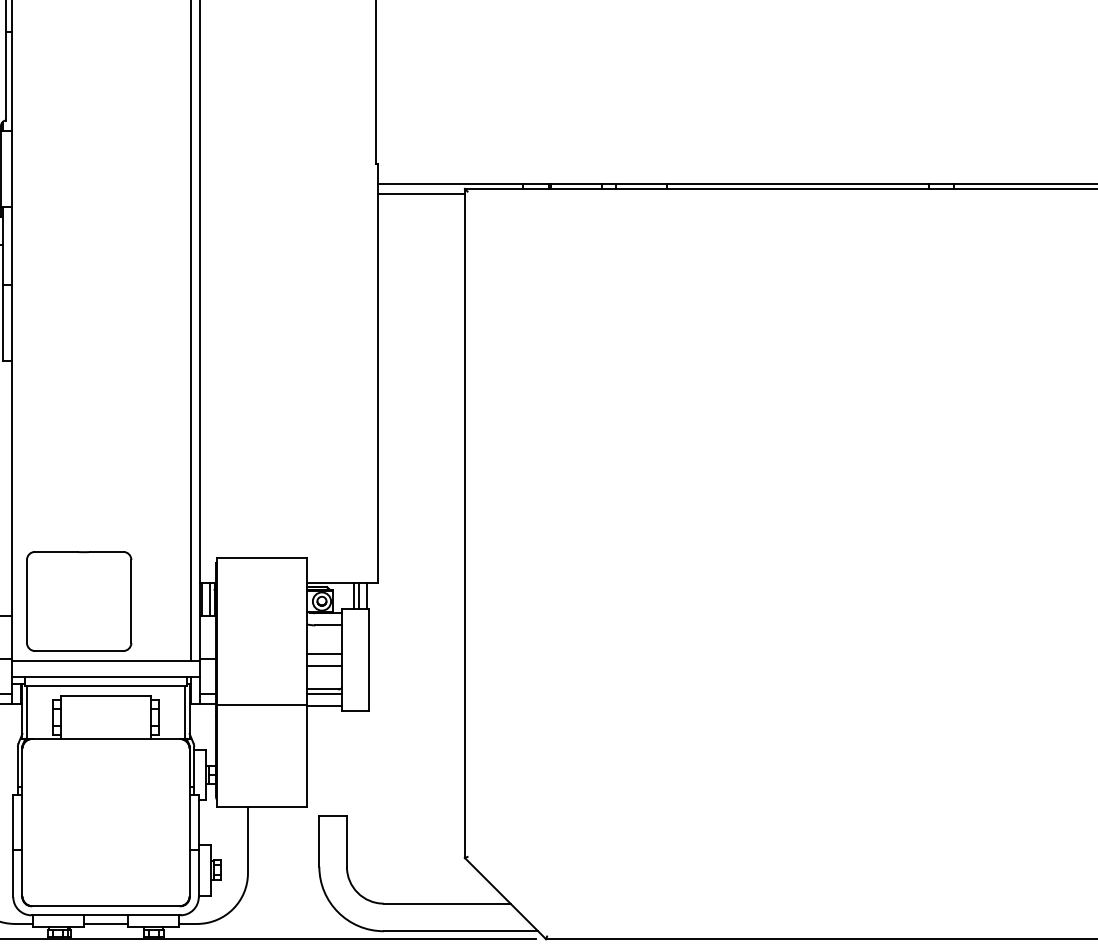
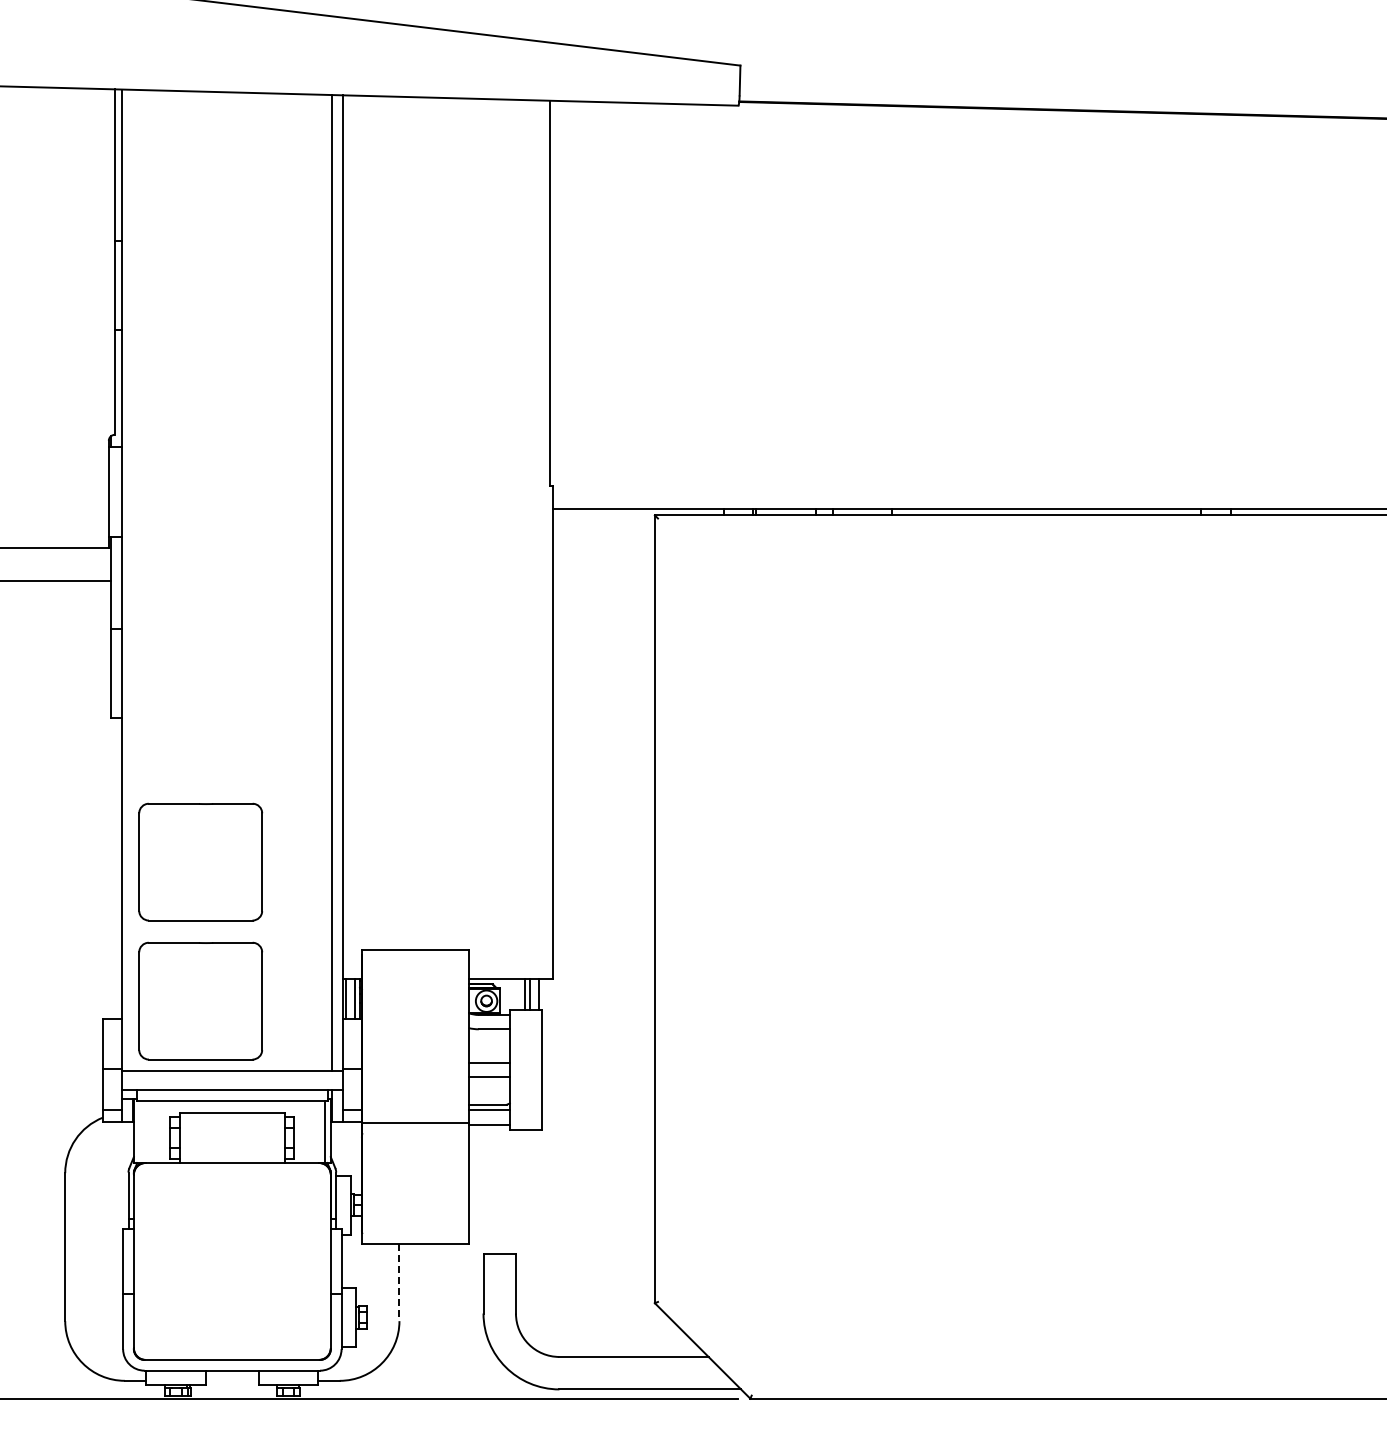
line: (421, 194) -> (603, 521), removed
part: (78, 482) -> (200, 861), added
line: (27, 712) -> (139, 1131), removed
line: (248, 840) -> (399, 1282), solid -> dashed
line: (106, 923) -> (232, 1380), removed

